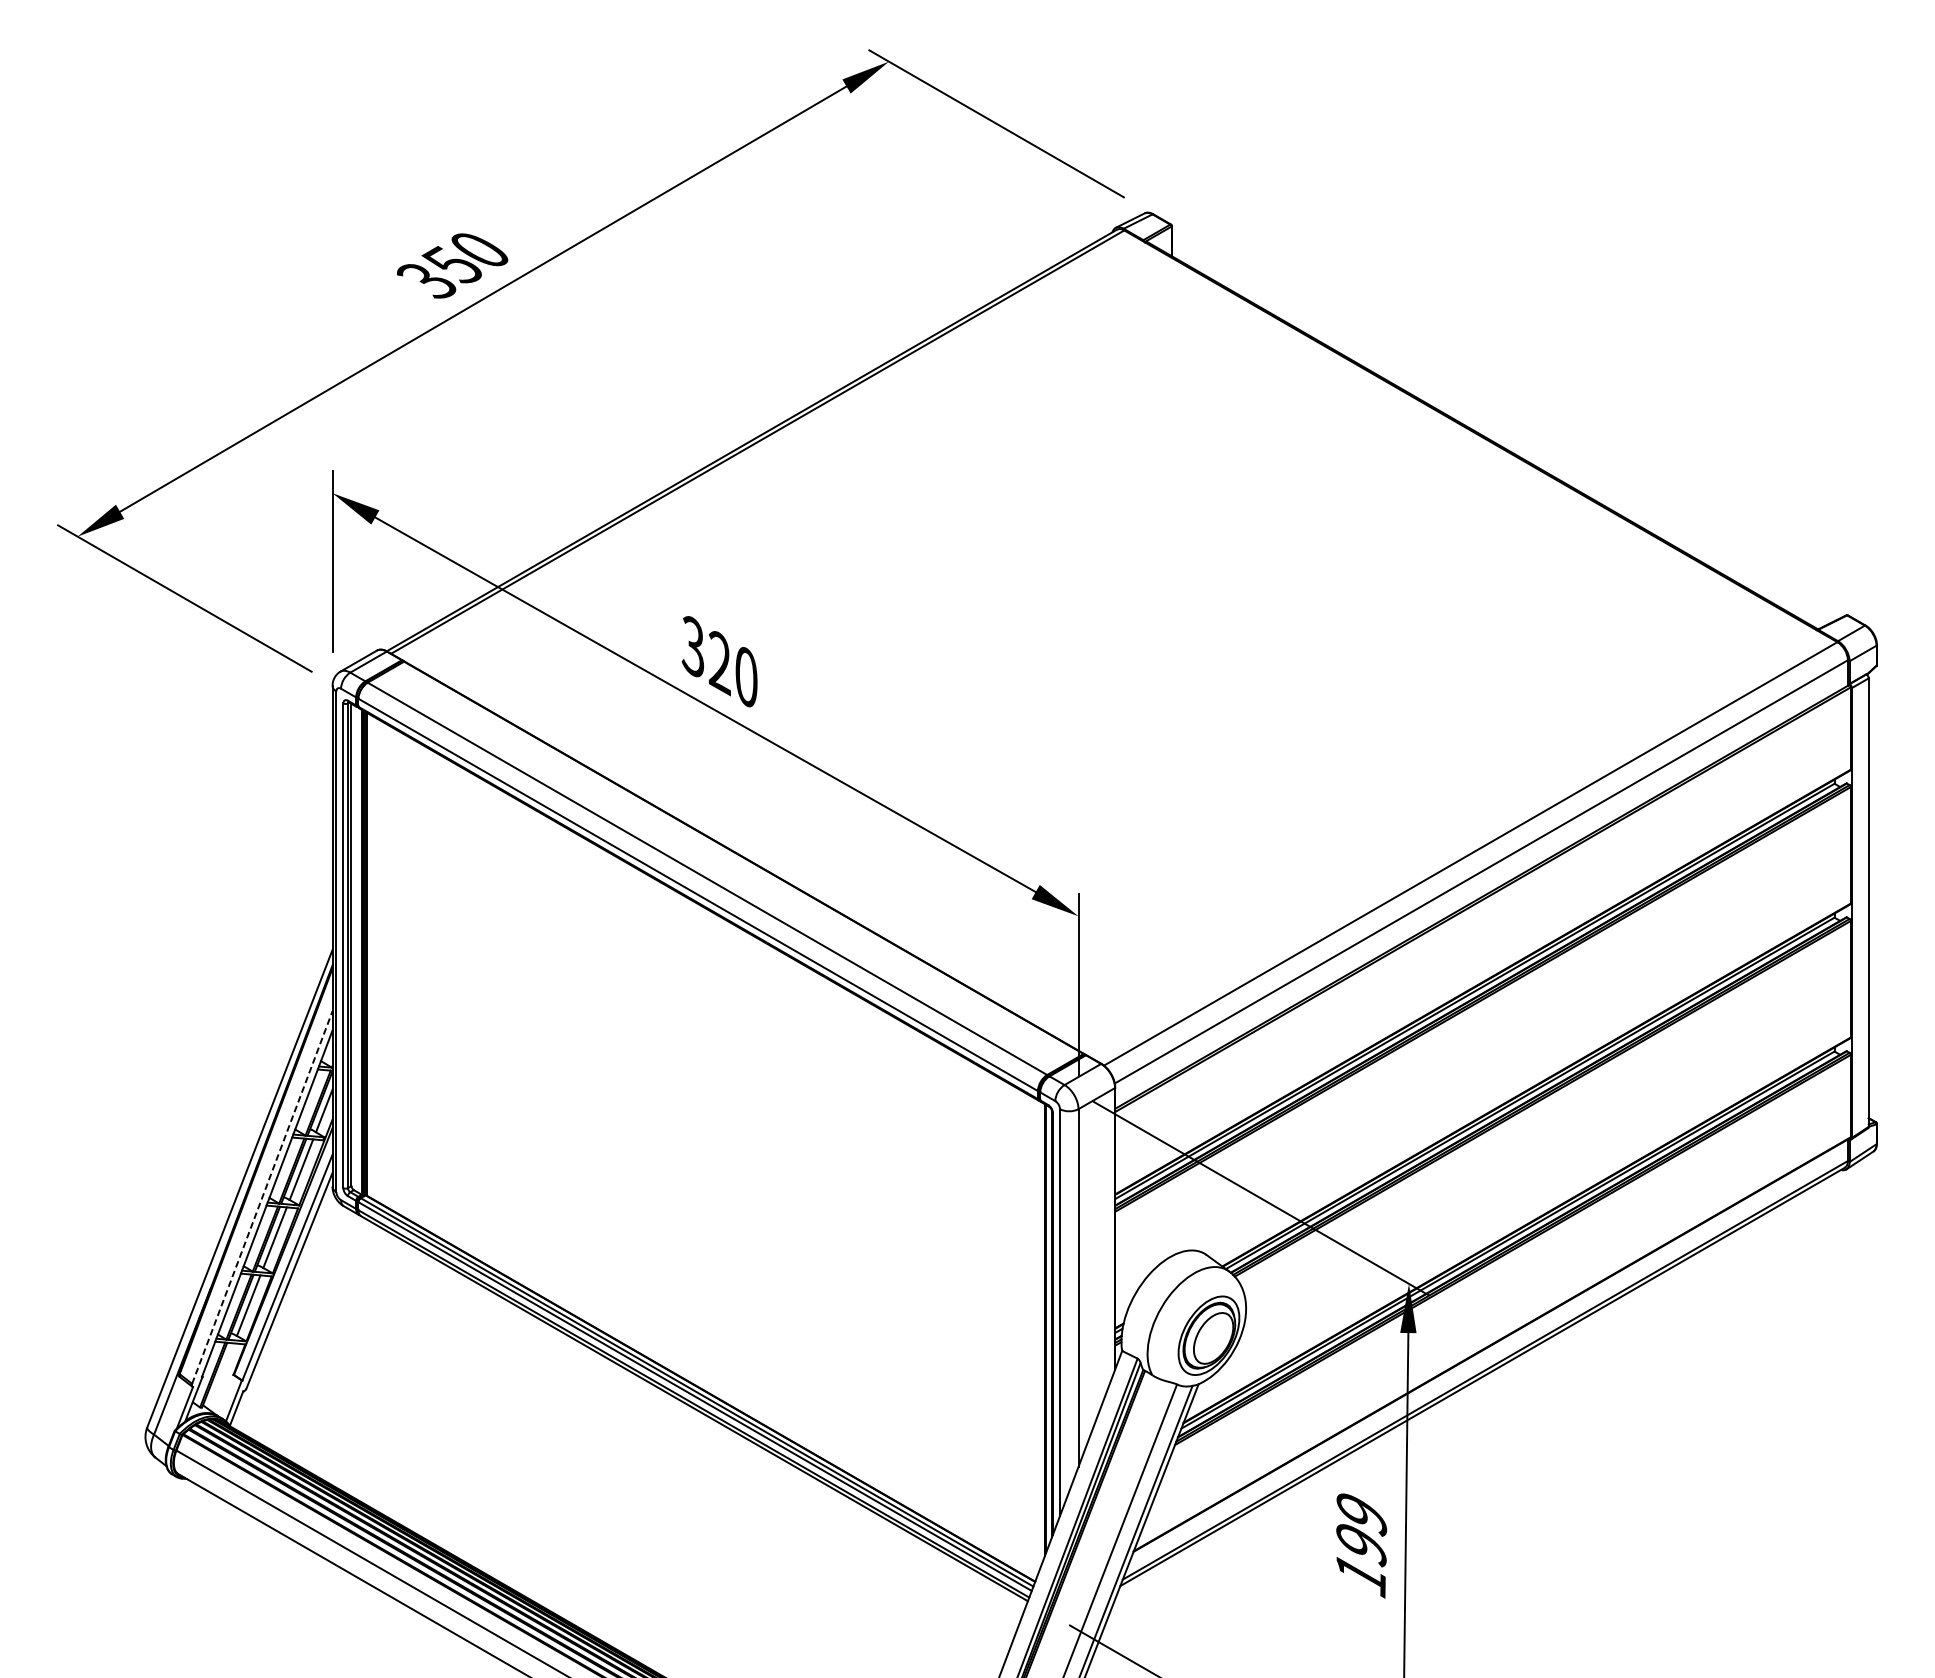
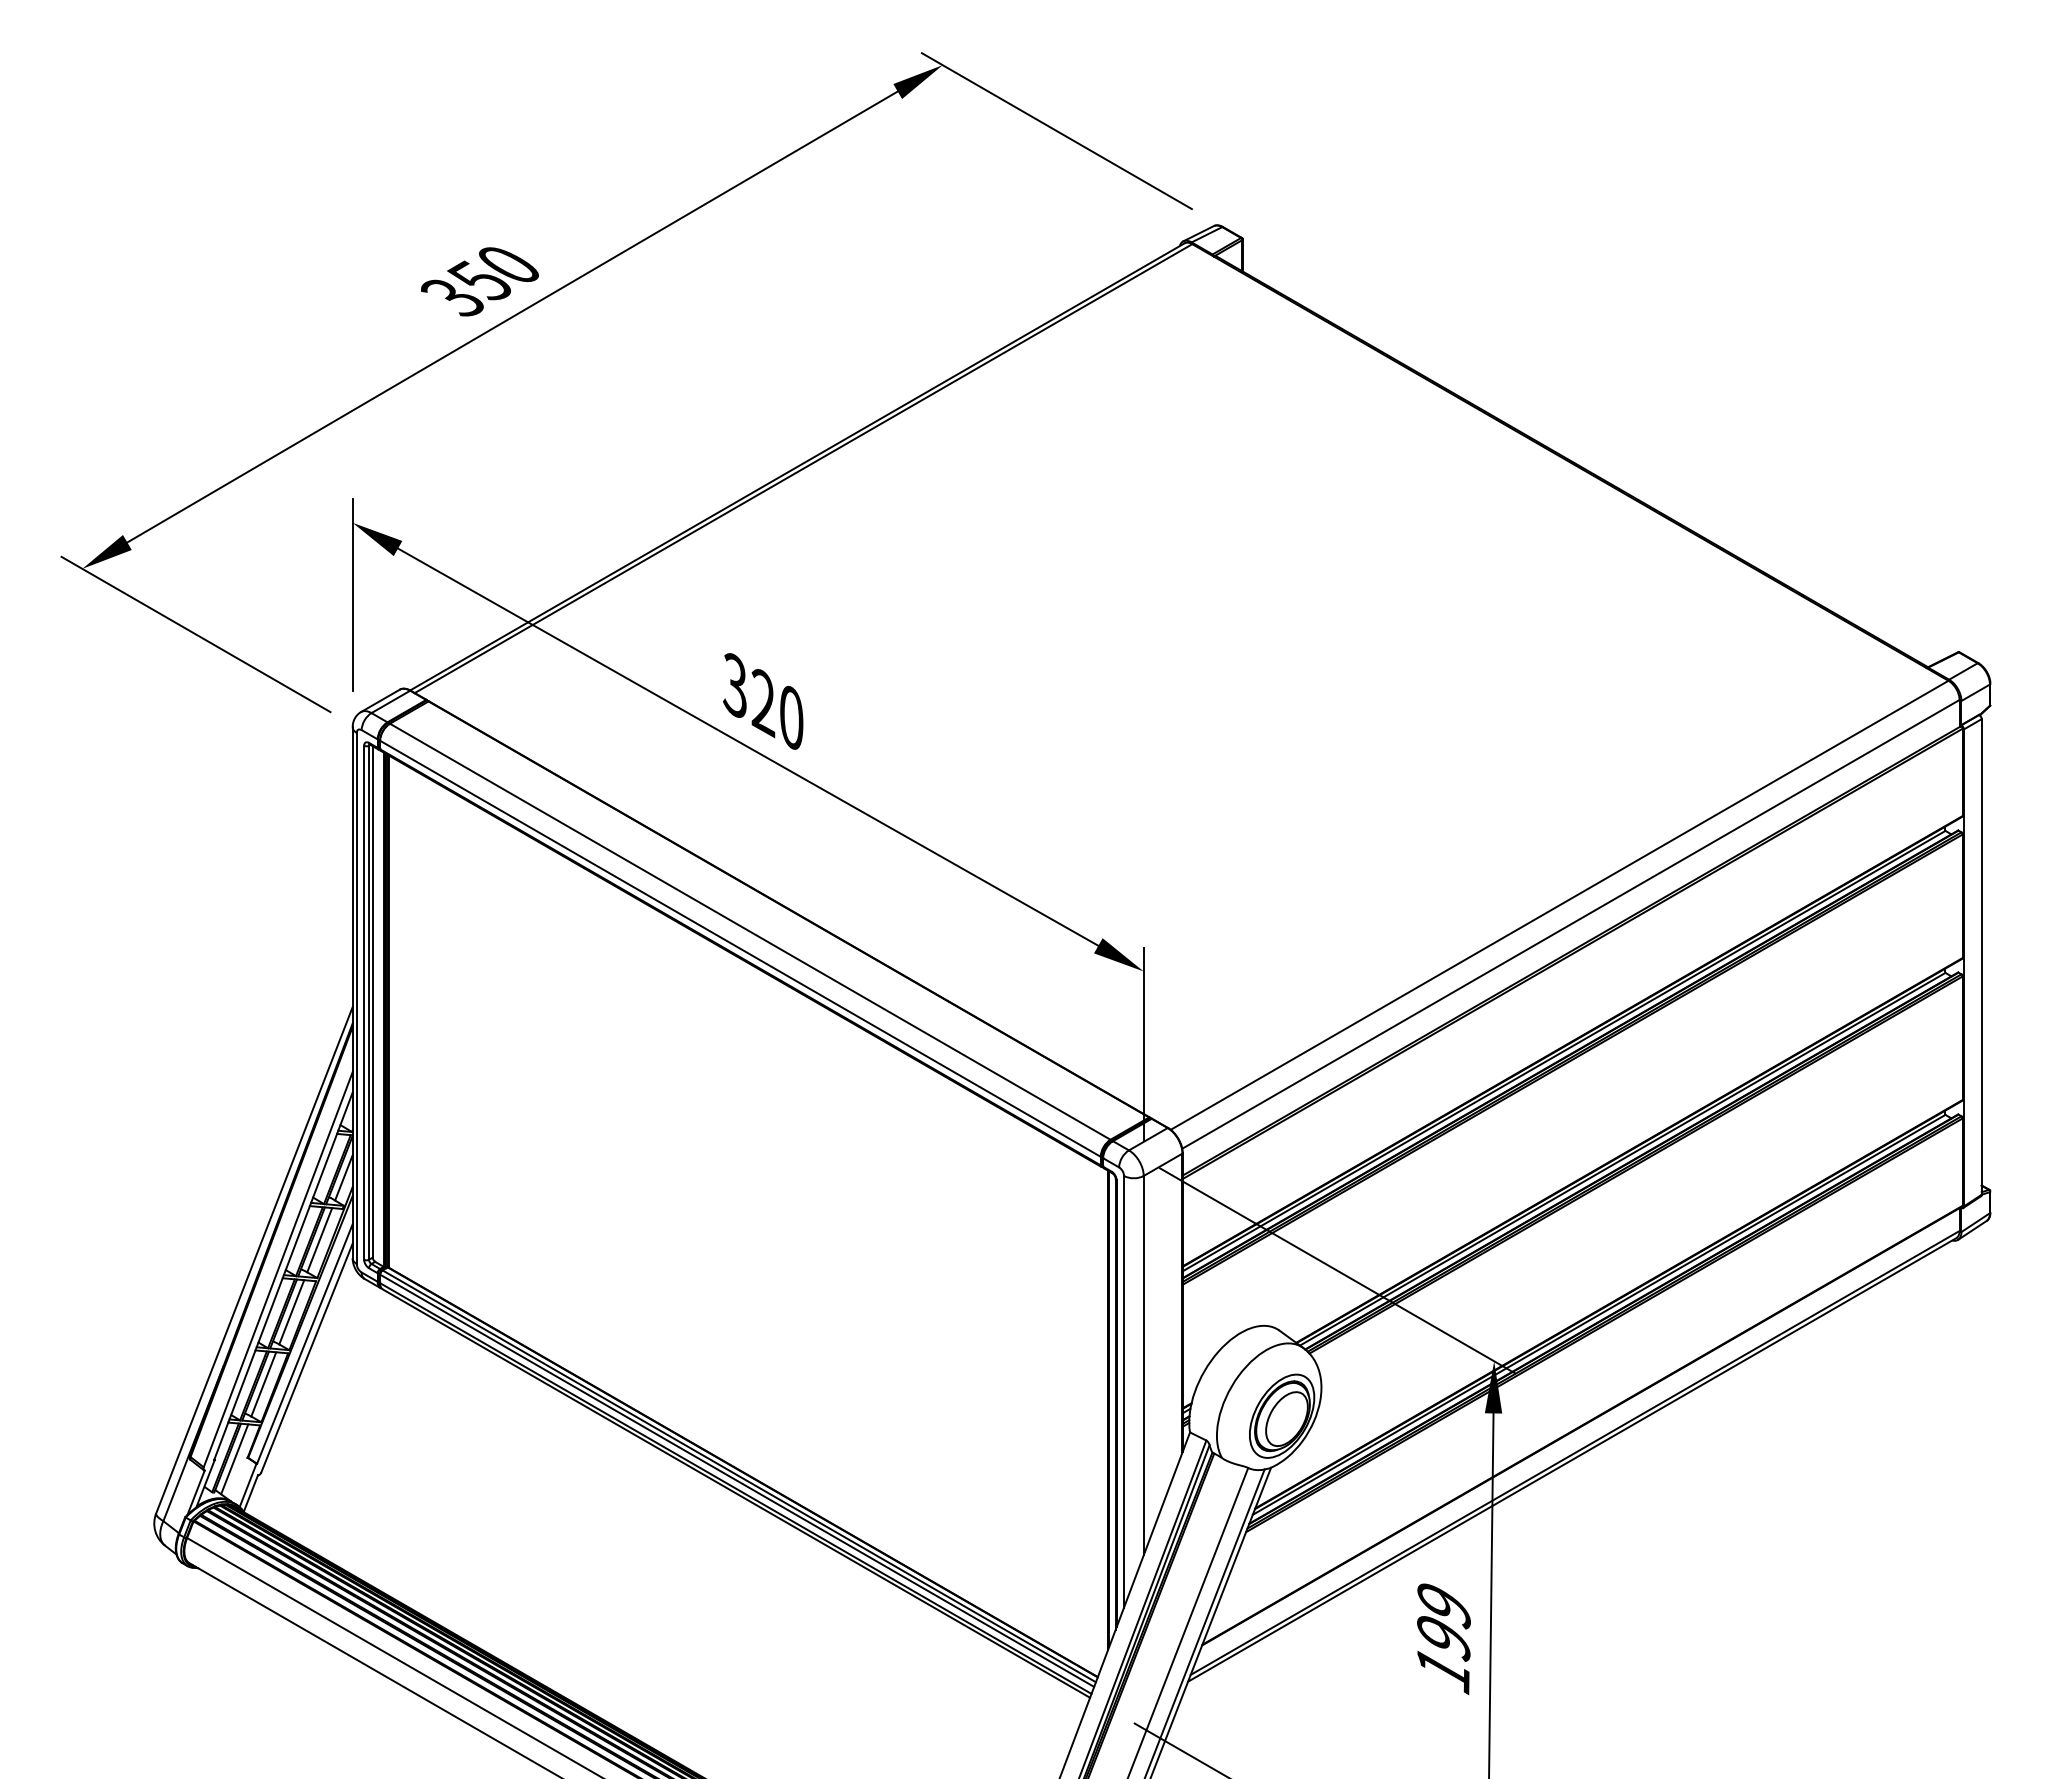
line: (262, 1197) -> (278, 1269), dashed -> solid
line: (221, 1376) -> (234, 1459), added

